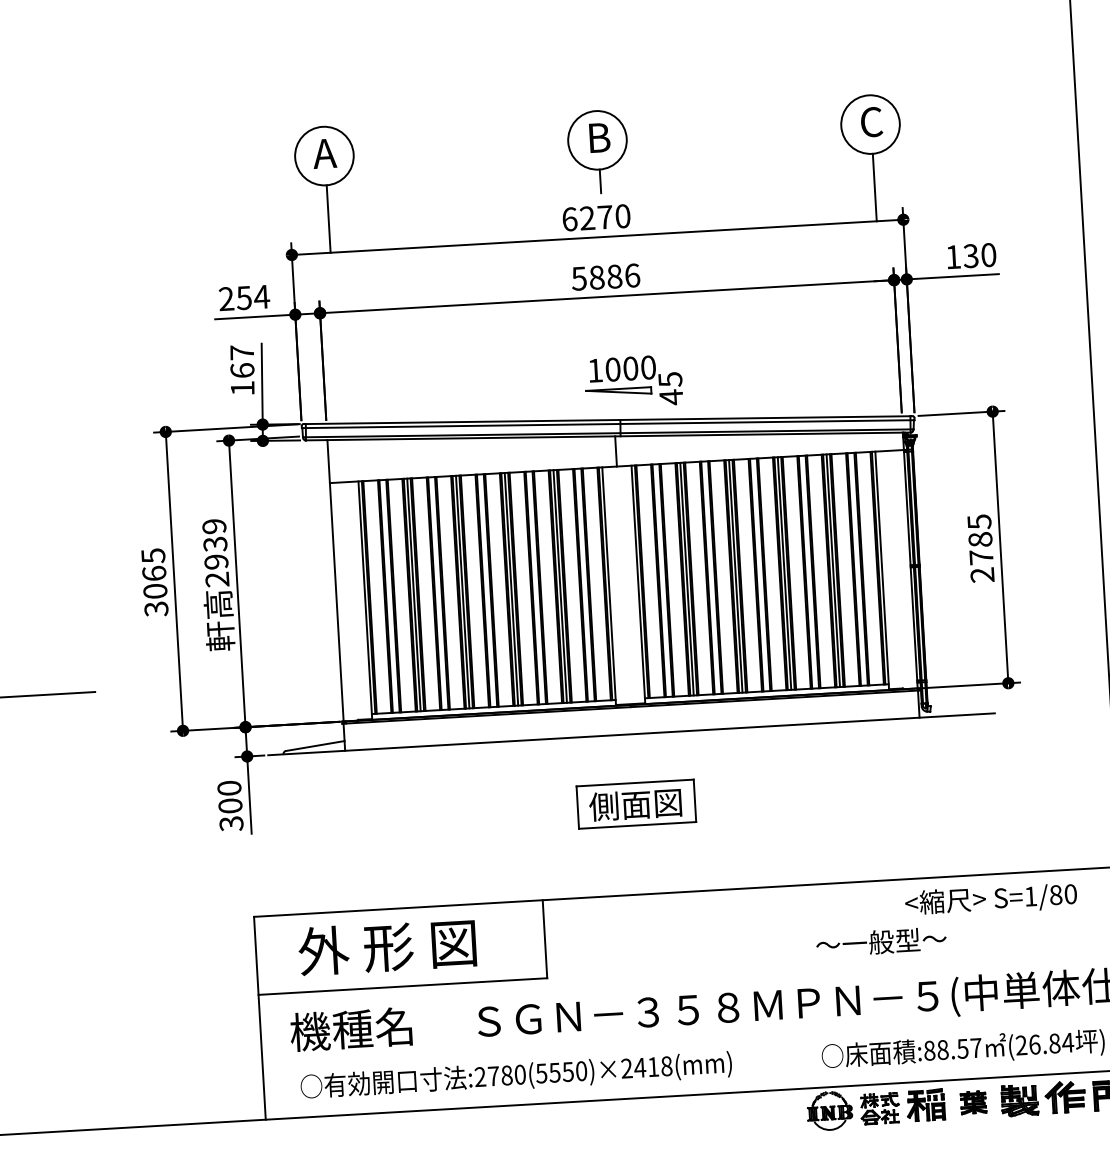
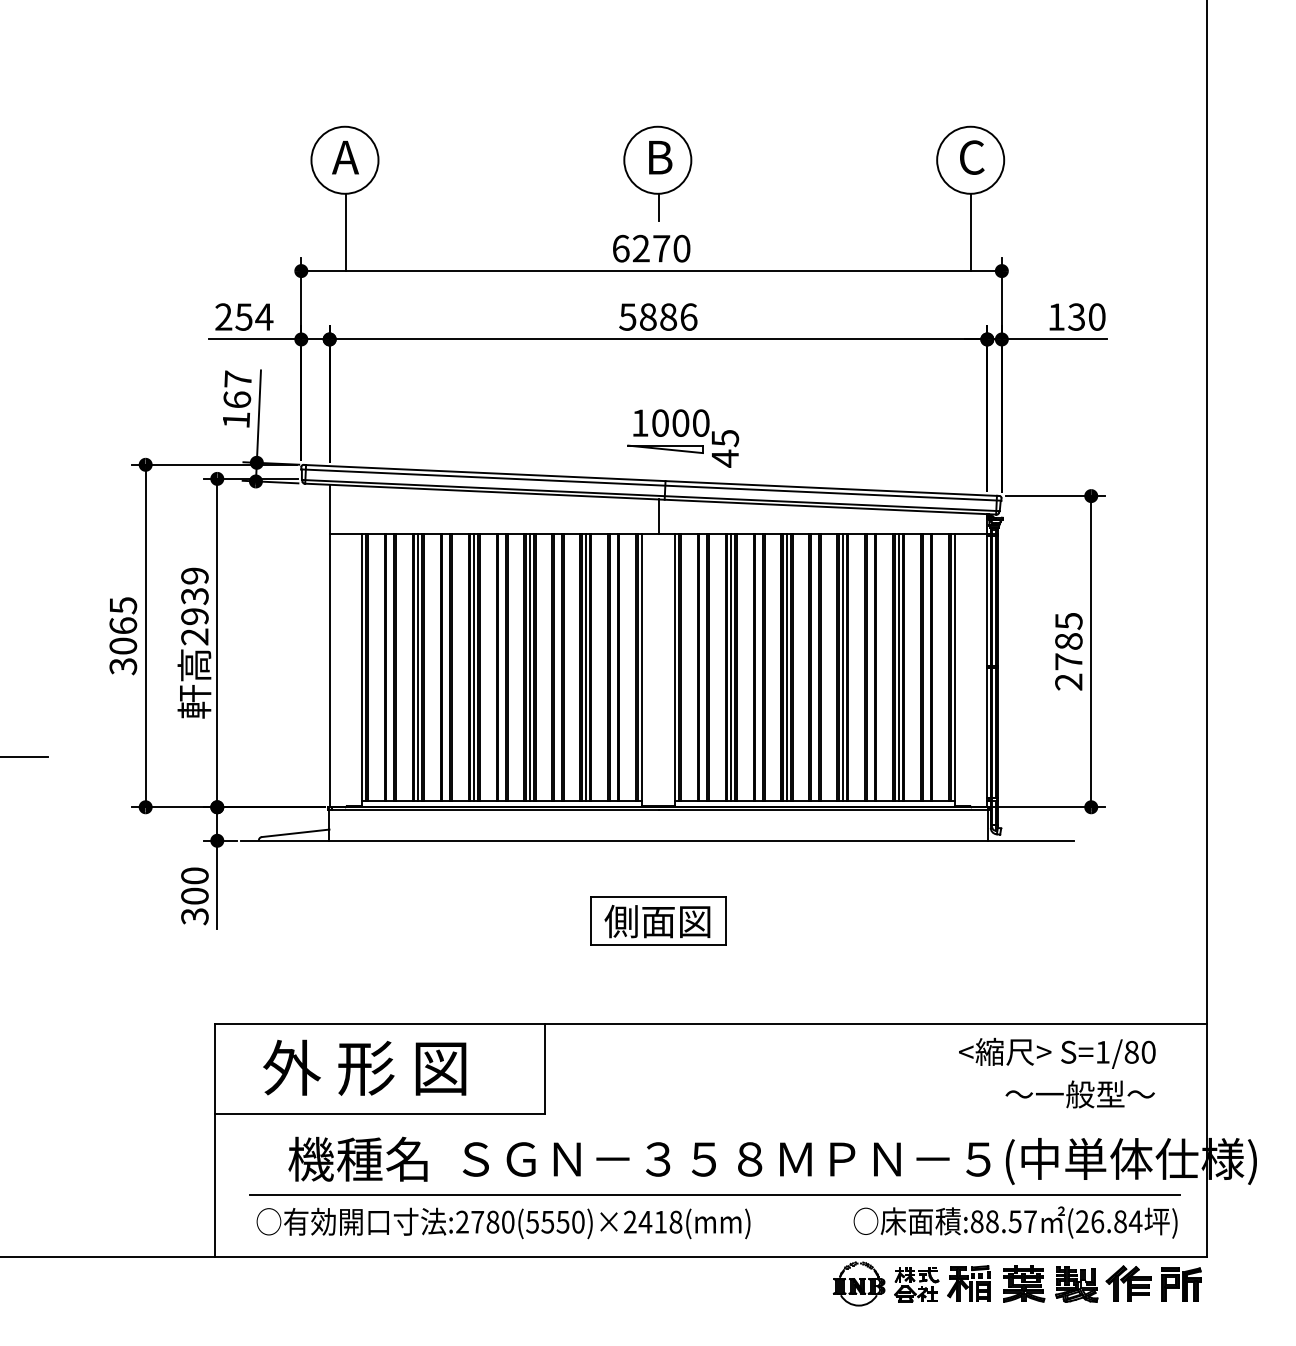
text: (880, 942) -> (1079, 1094), moved
text: (350, 1028) -> (357, 1158), moved
line: (699, 1041) -> (714, 1195), added
part: (974, 1102) -> (1024, 1283), size x1.43

